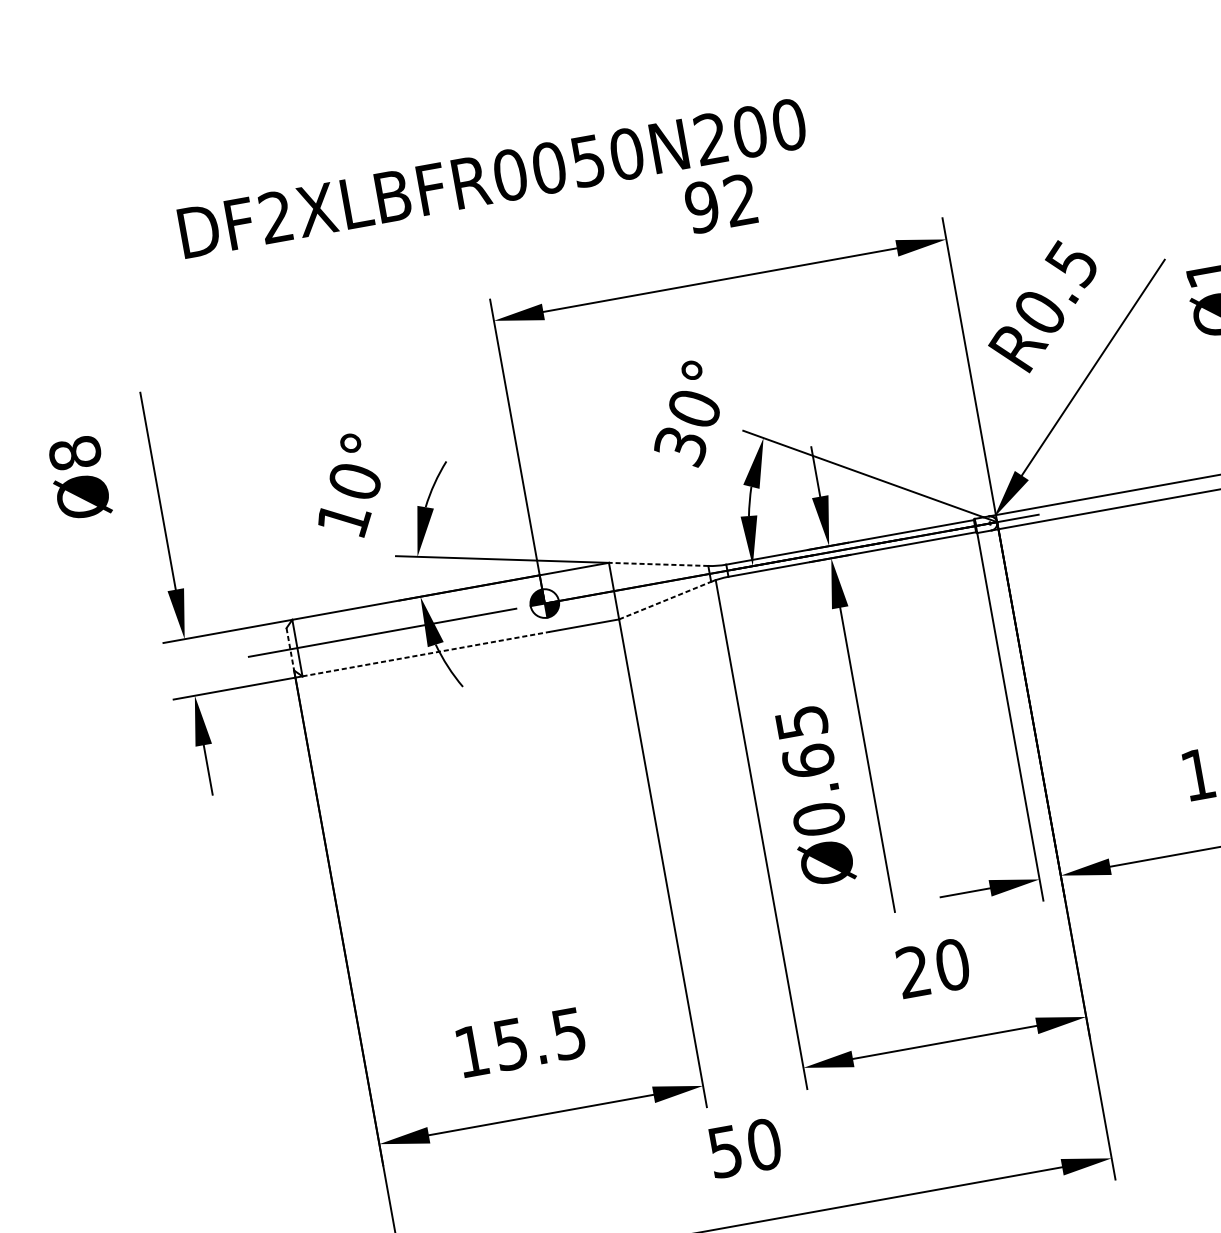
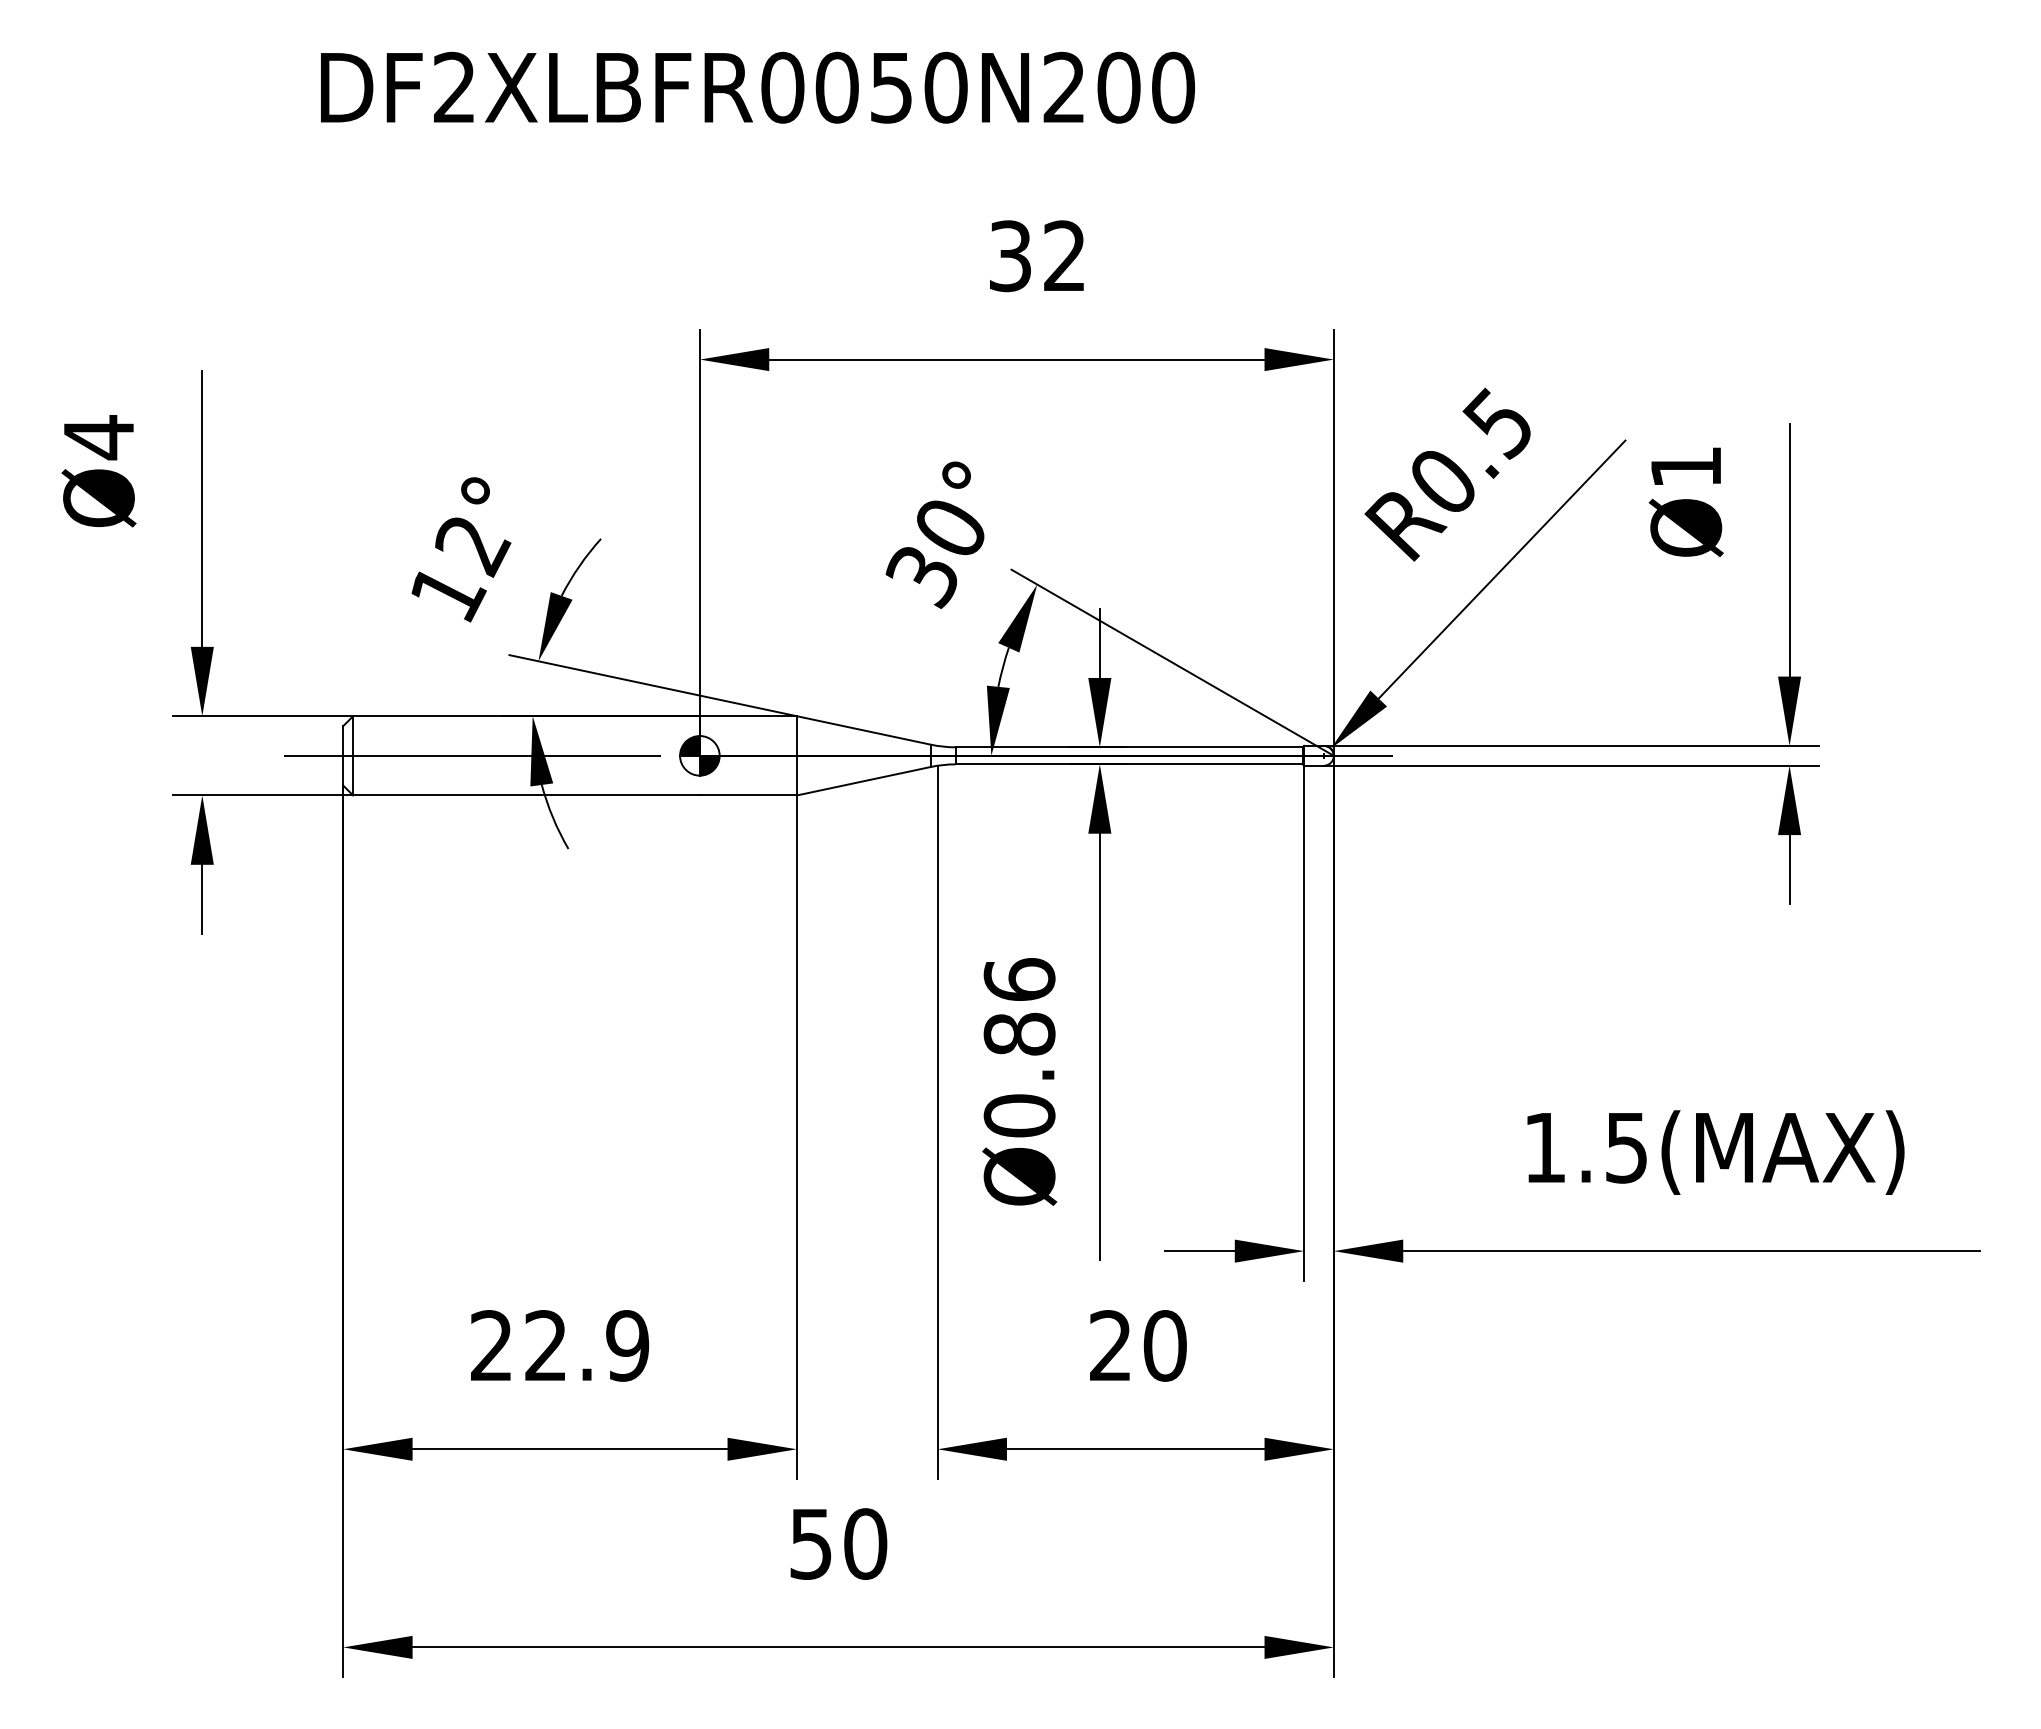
text: (492, 178) -> (757, 87), moved
text: (701, 207) -> (1009, 256), 92 -> 32
text: (74, 453) -> (98, 437), Ø8 -> Ø4
text: (356, 483) -> (473, 547), 10° -> 12°
line: (658, 564) -> (863, 730), dashed -> solid
line: (664, 600) -> (863, 781), dashed -> solid
line: (290, 649) -> (343, 755), dashed -> solid
line: (426, 654) -> (527, 795), dashed -> solid
text: (805, 741) -> (1019, 1006), Ø0.65 -> Ø0.86
text: (521, 1042) -> (560, 1345), 15.5 -> 22.9

